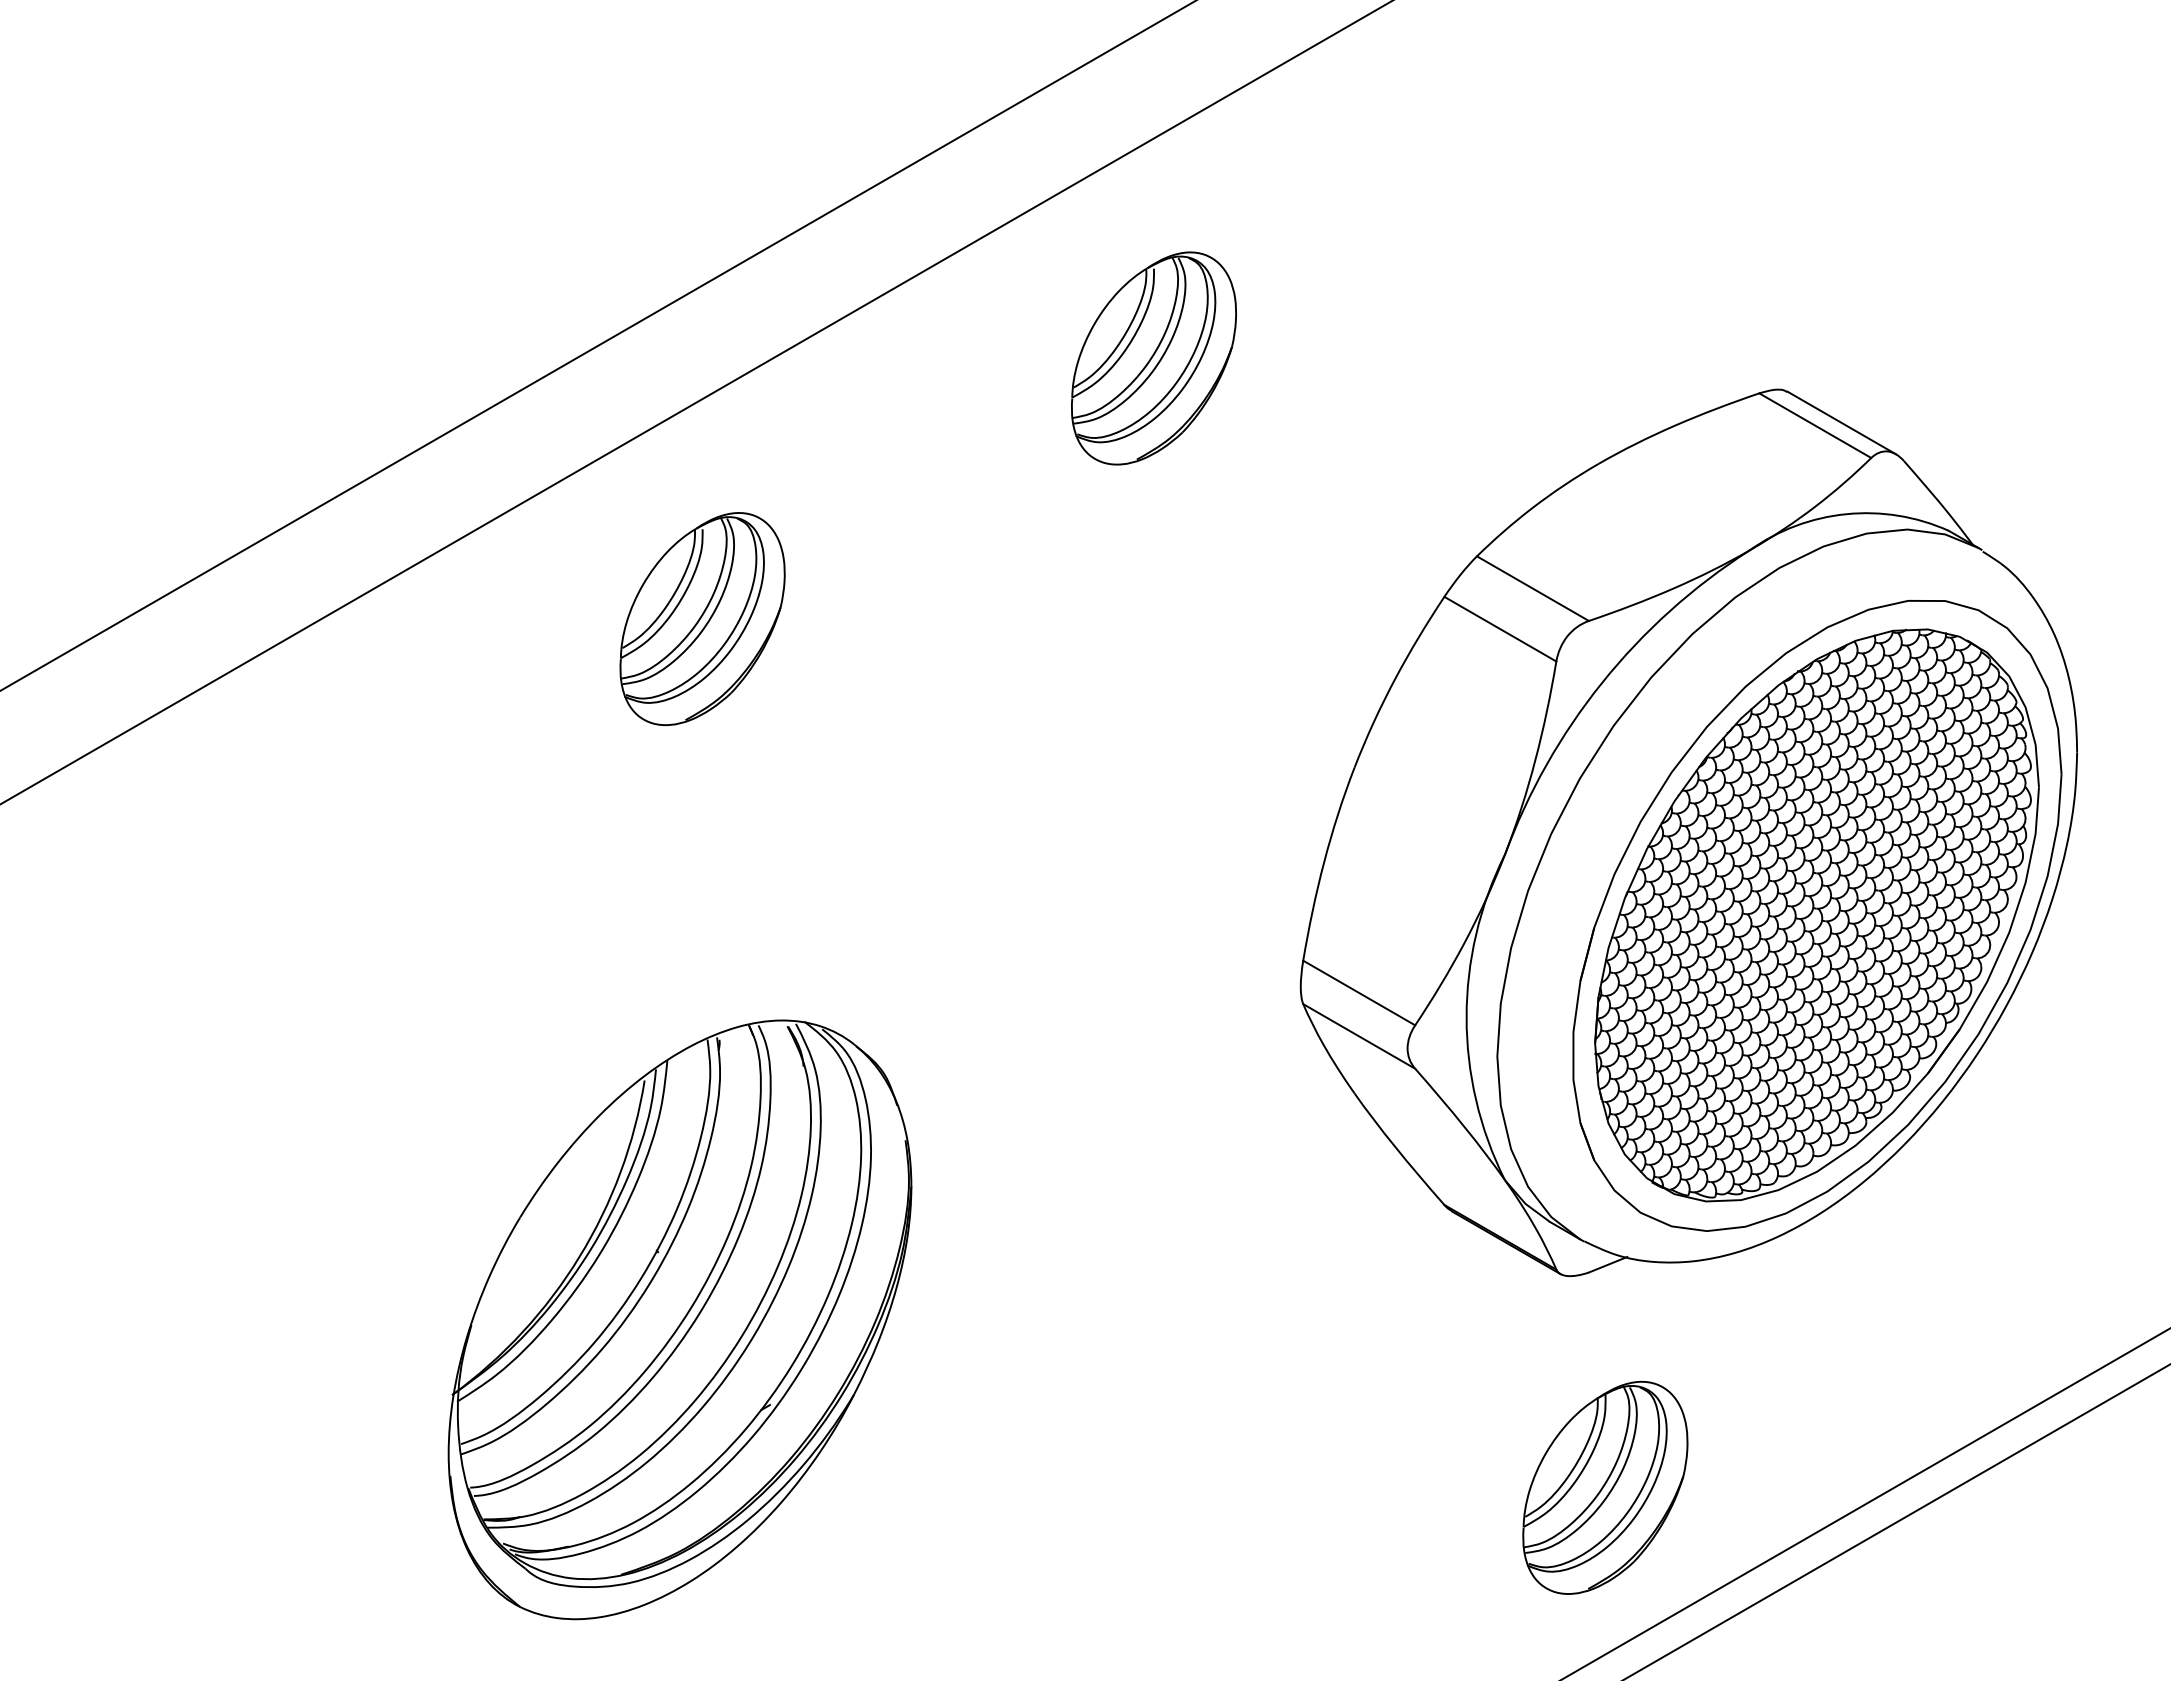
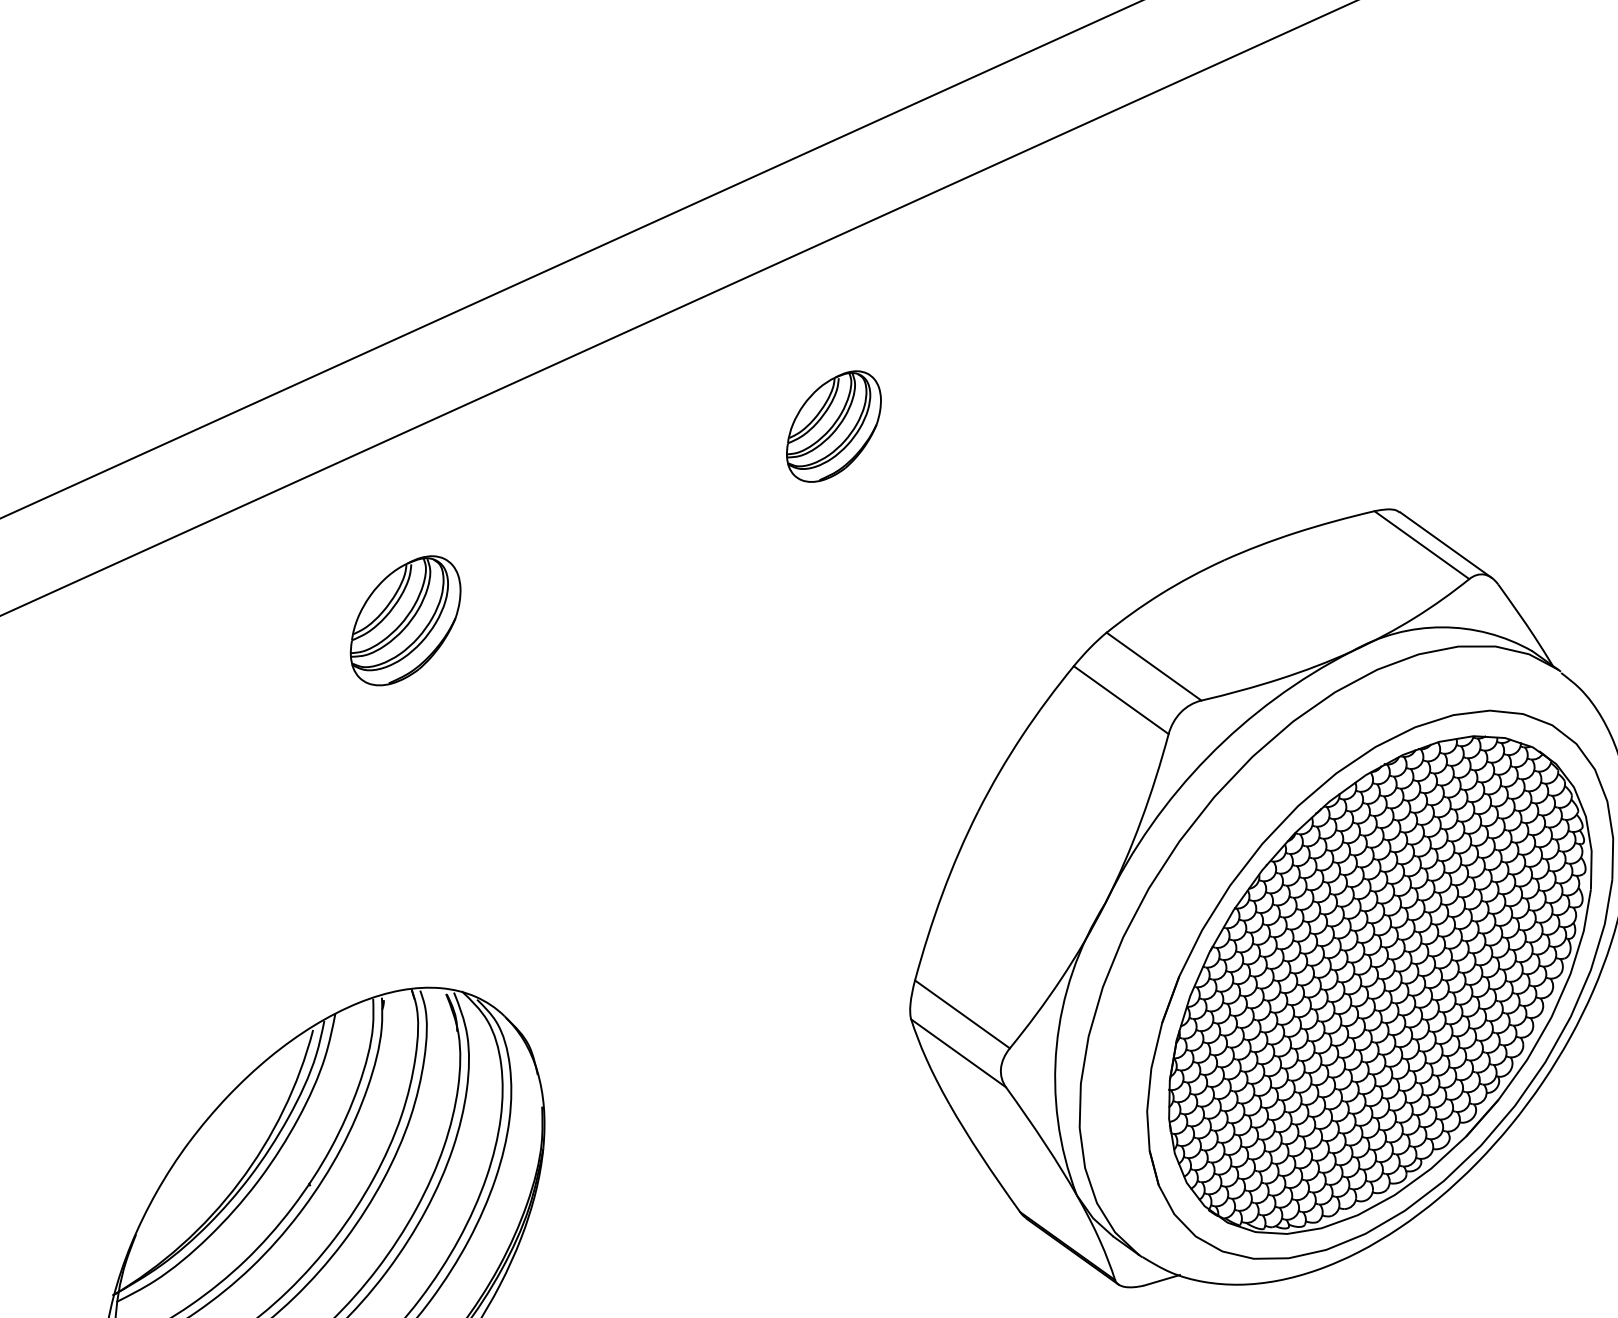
part: (1153, 358) -> (833, 426), size x0.6
part: (702, 618) -> (405, 620), size x0.7

